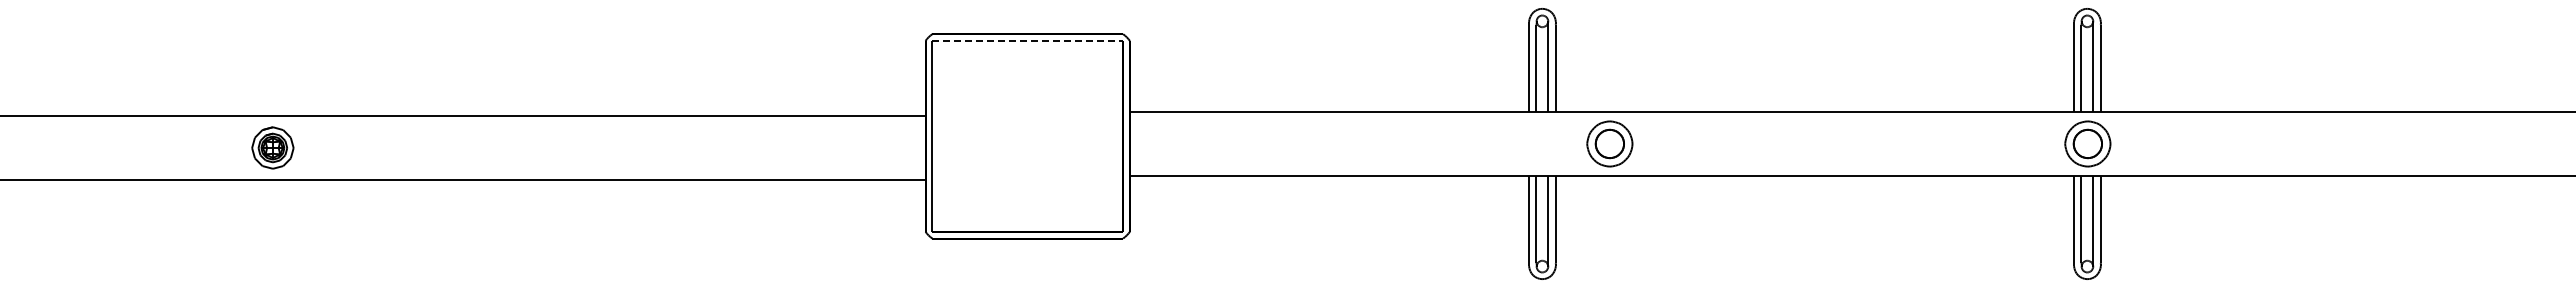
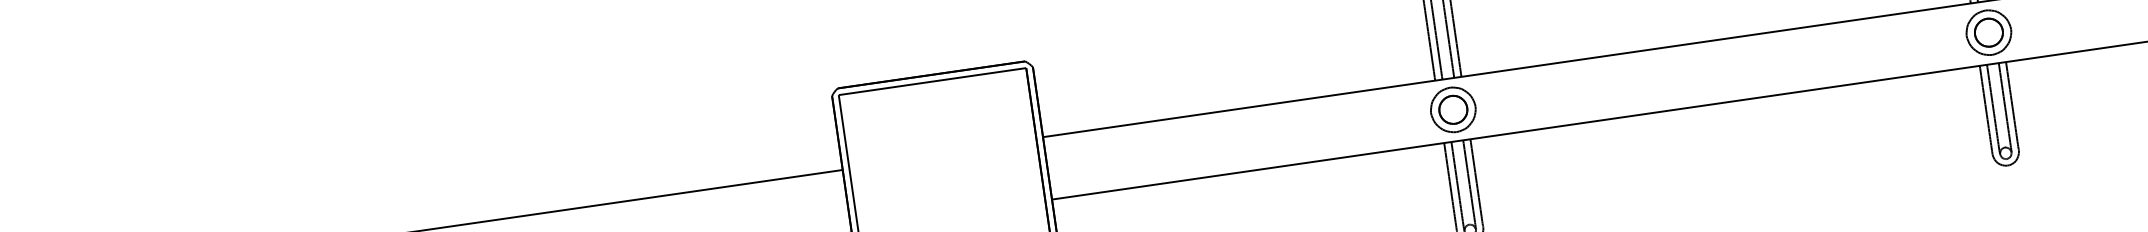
line: (1028, 40) -> (933, 81), dashed -> solid
part: (1609, 143) -> (1452, 109), moved

